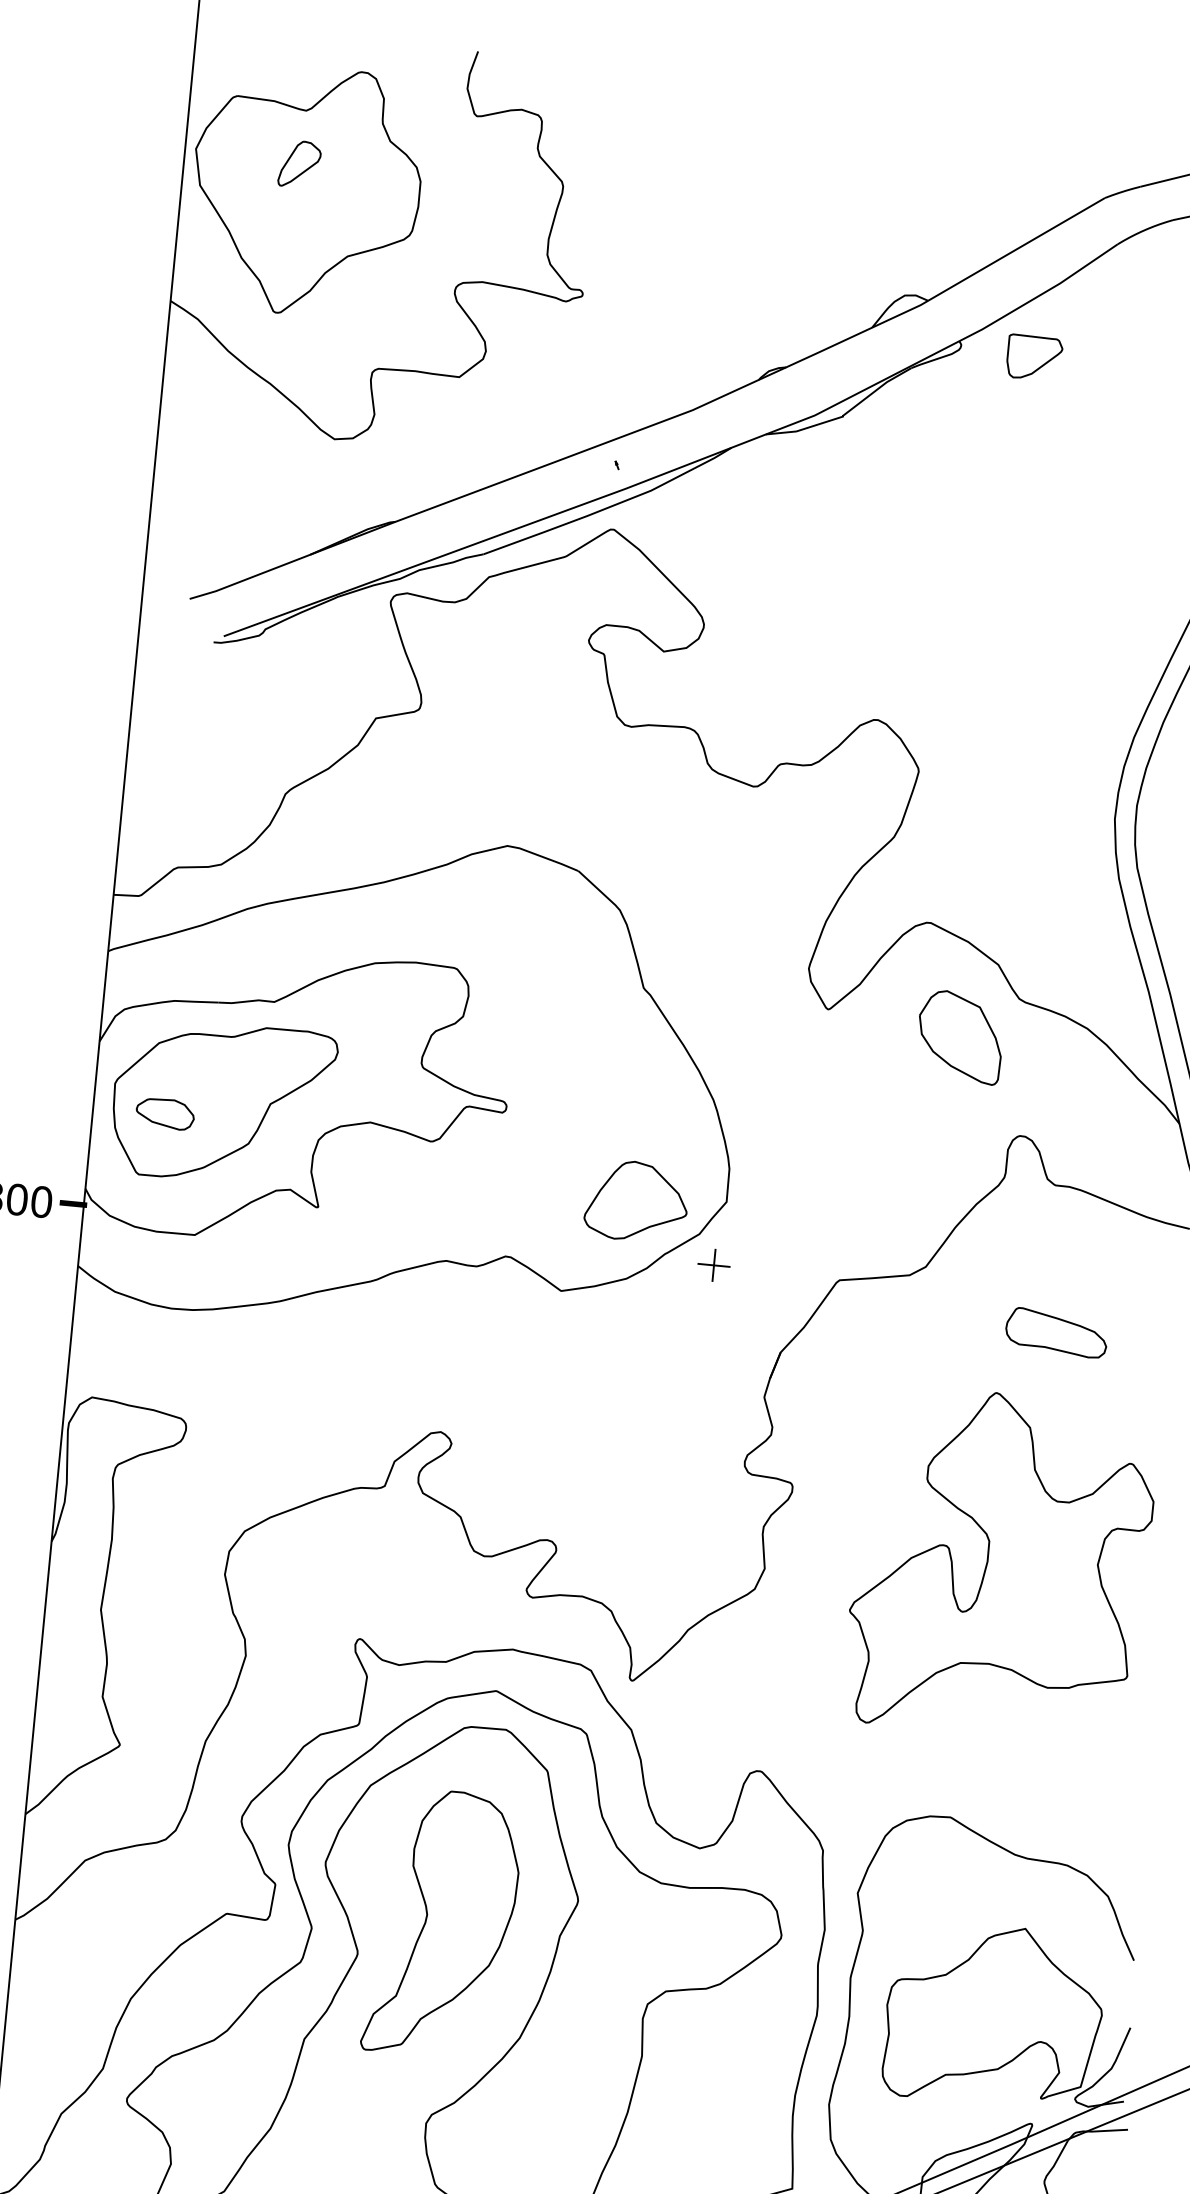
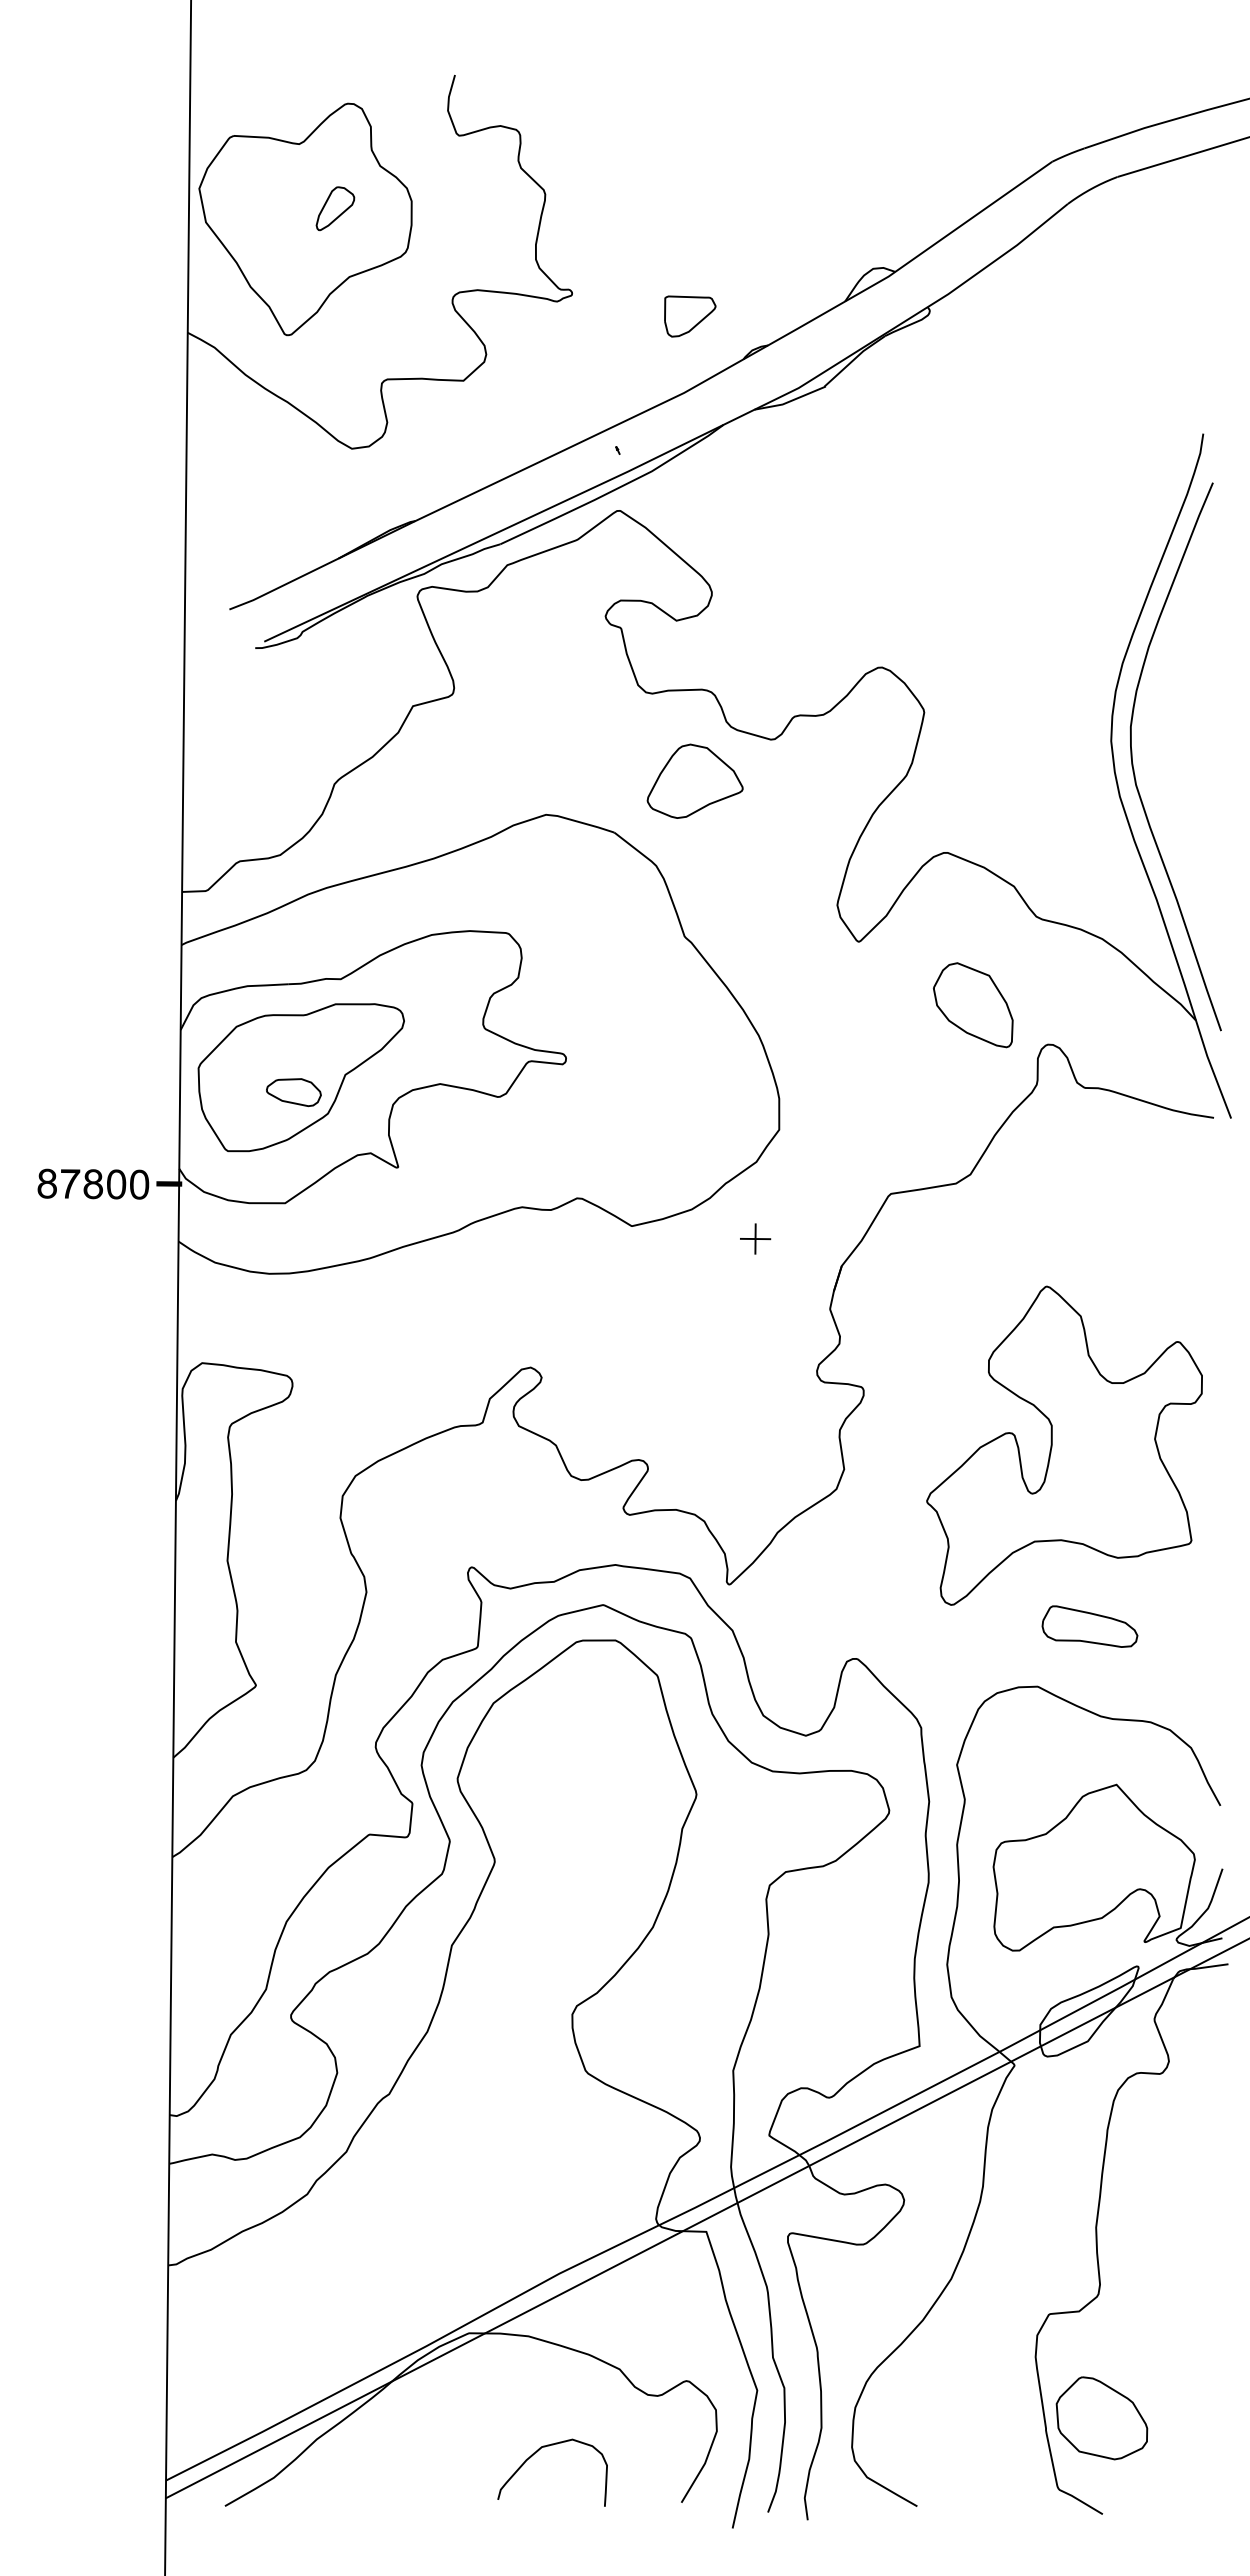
part: (299, 164) -> (335, 208), moved
part: (1034, 357) -> (690, 316), moved
part: (960, 1037) -> (973, 1005), moved
part: (164, 1113) -> (293, 1092), moved
part: (636, 1200) -> (694, 780), moved
part: (714, 1264) -> (755, 1238), moved
part: (1056, 1332) -> (1089, 1626), moved
part: (442, 1923) -> (571, 1826), removed

